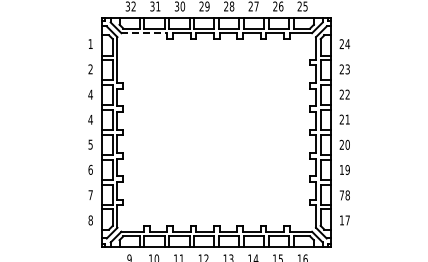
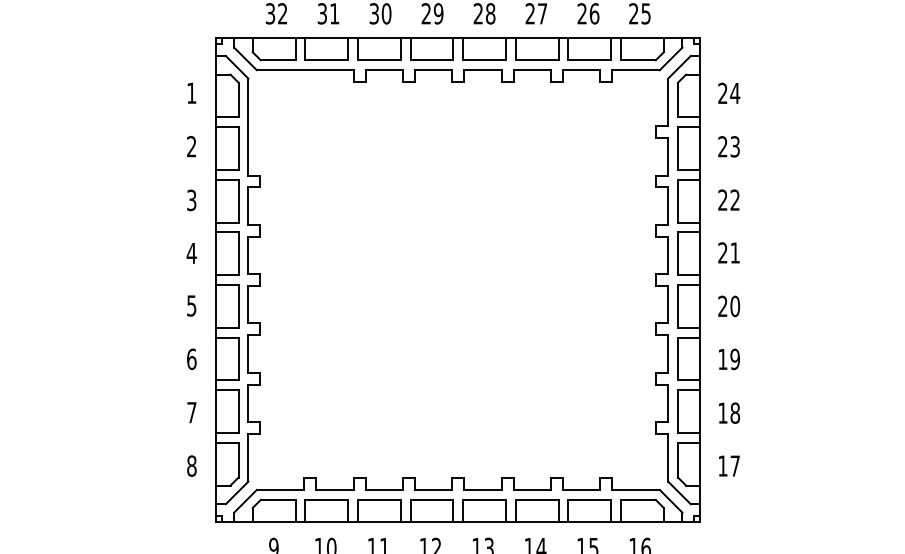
line: (144, 33) -> (305, 70), dashed -> solid
text: (90, 94) -> (191, 199), 4 -> 3
text: (341, 195) -> (722, 413), 78 -> 18

